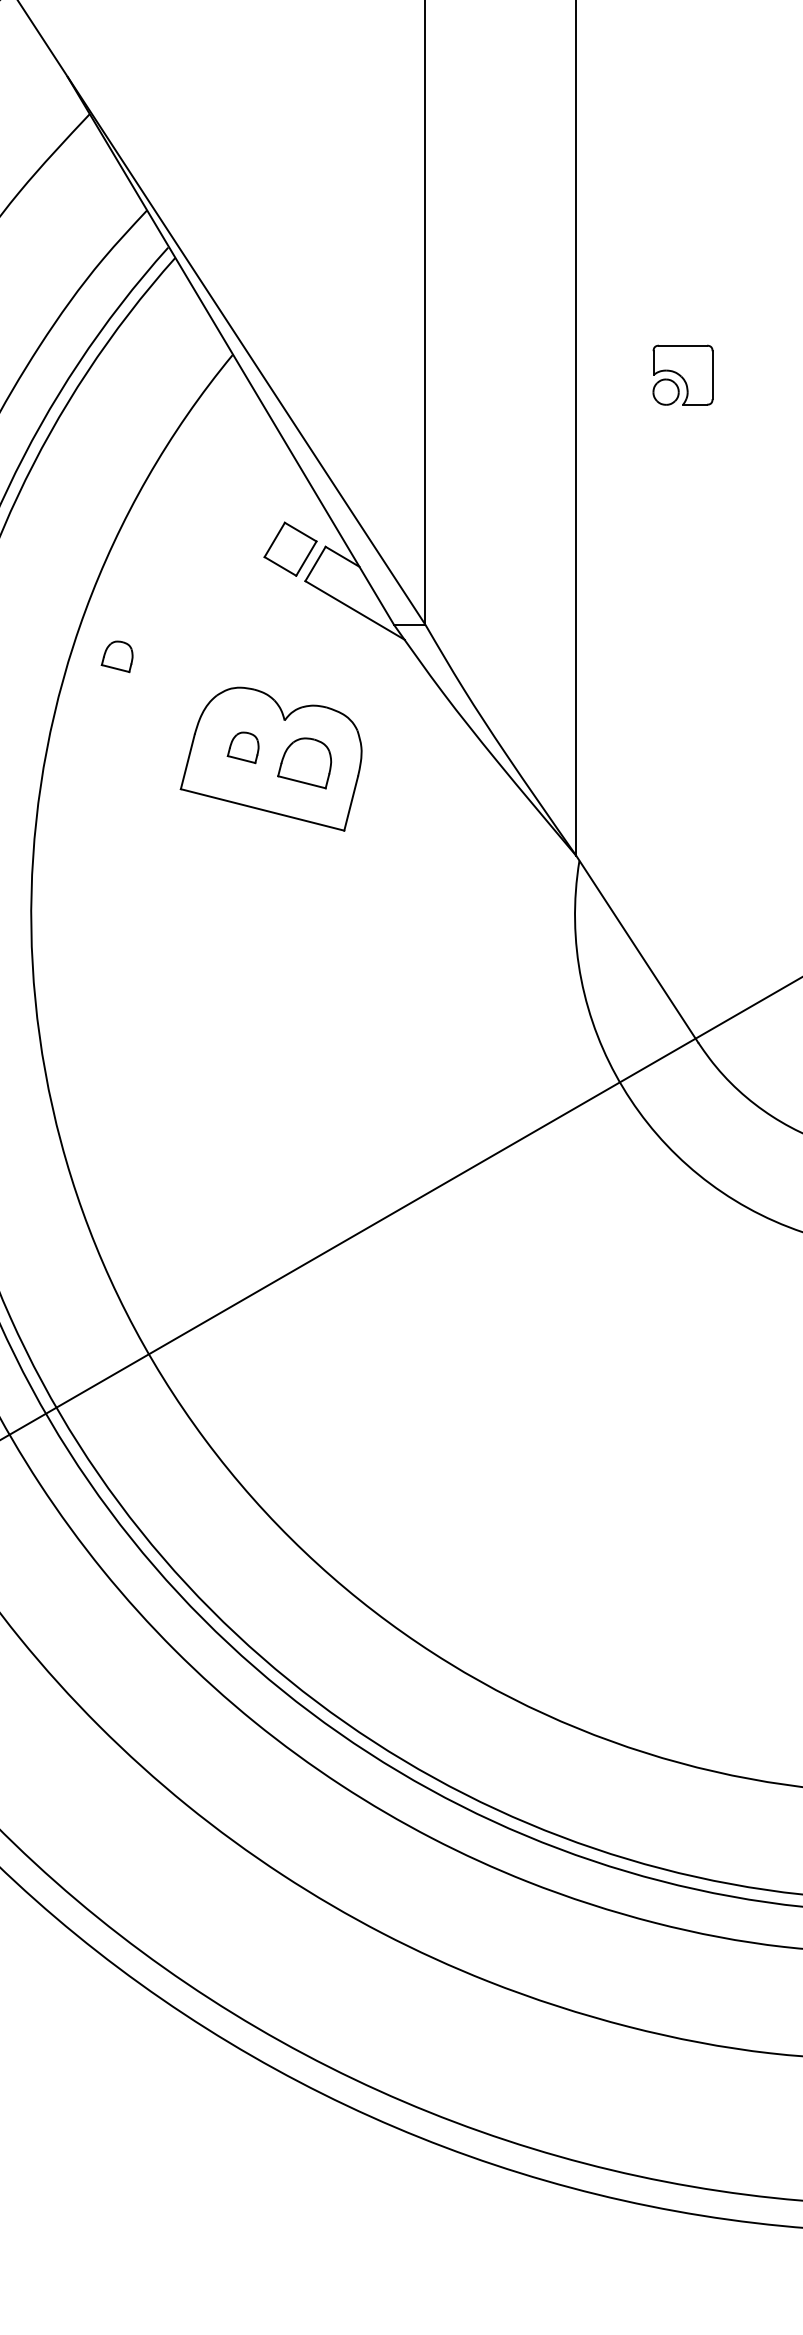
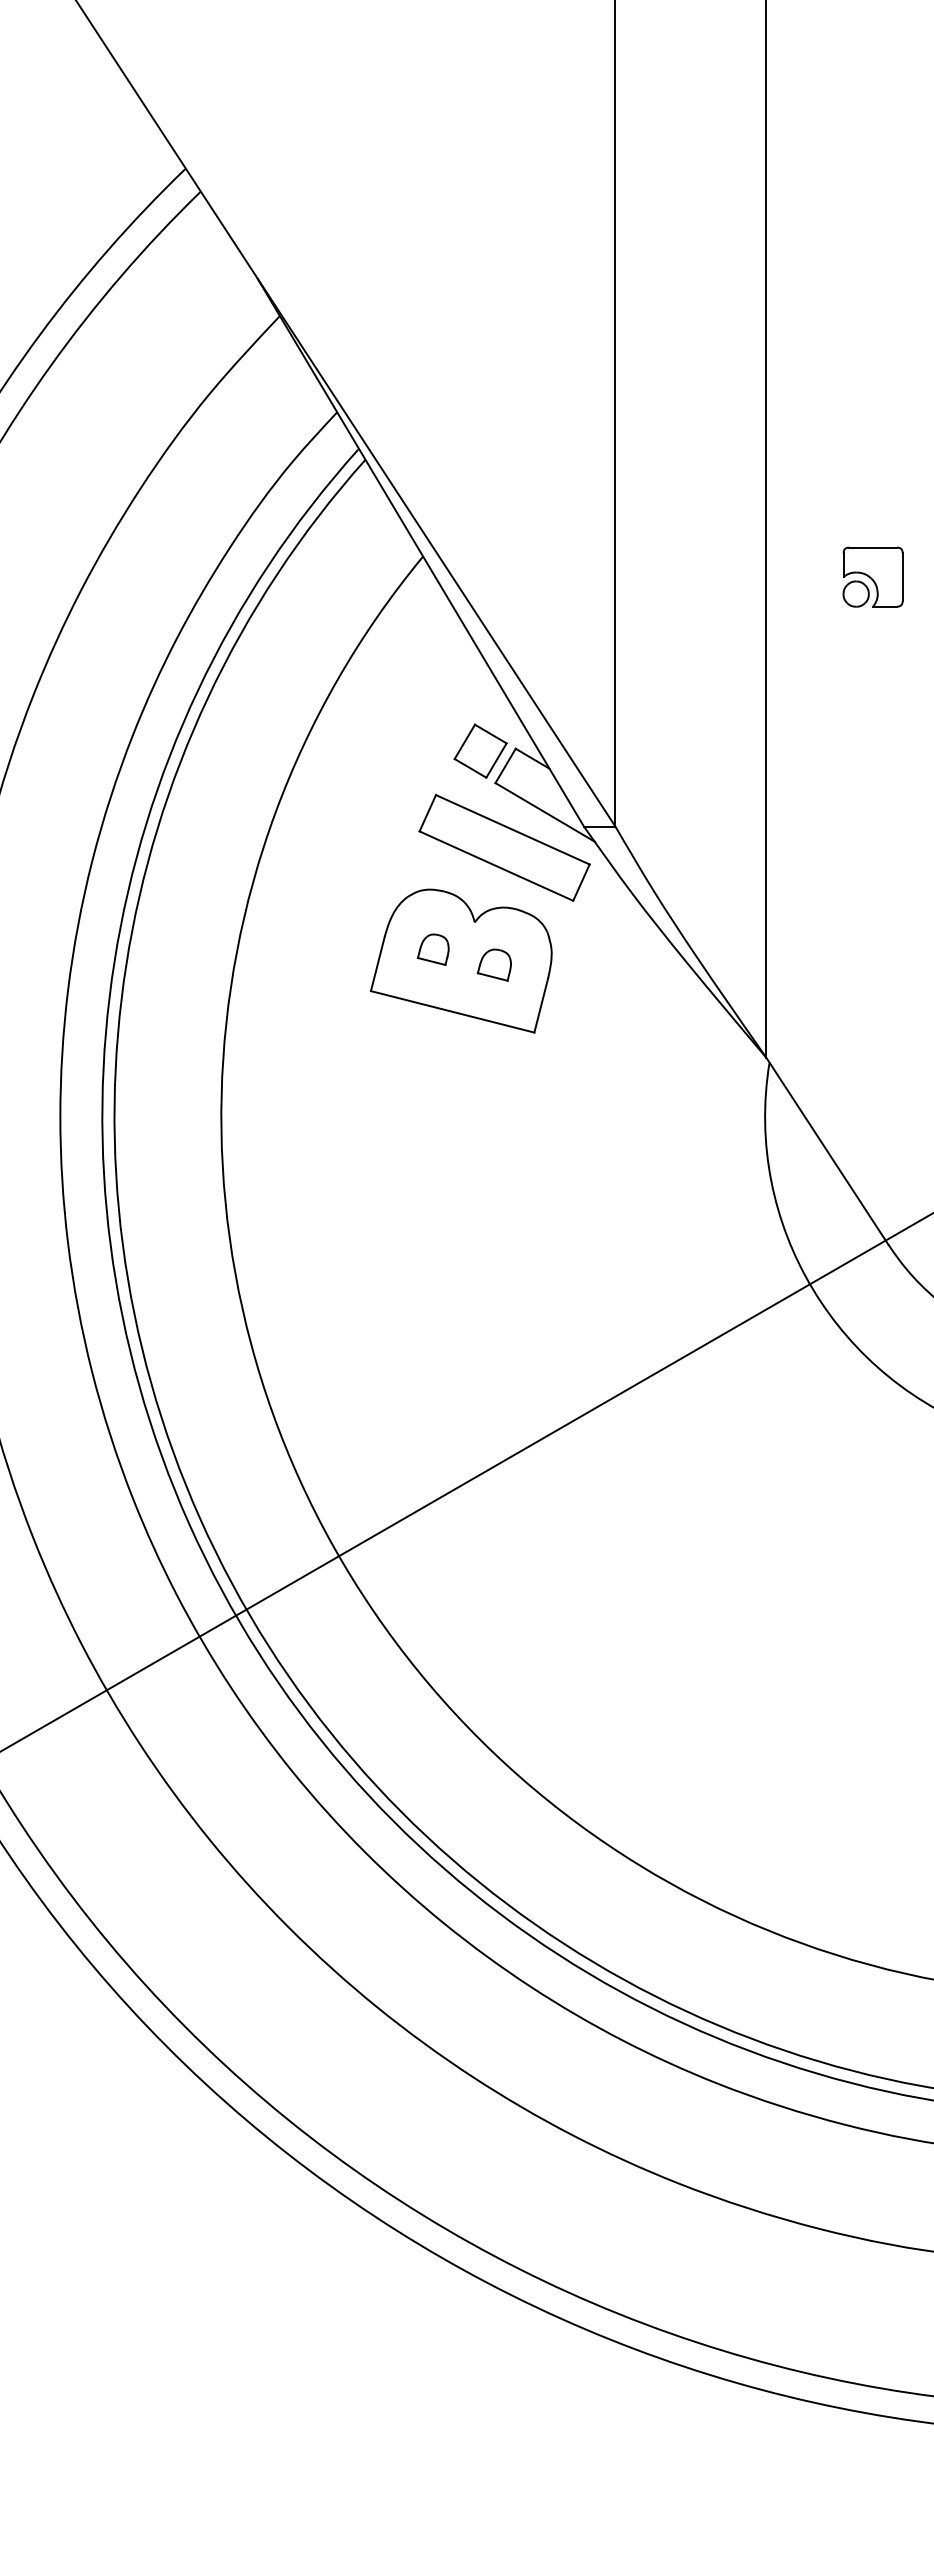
part: (314, 645) -> (504, 847), added
part: (116, 656) -> (306, 858), removed
part: (303, 762) -> (493, 964), size x0.62

